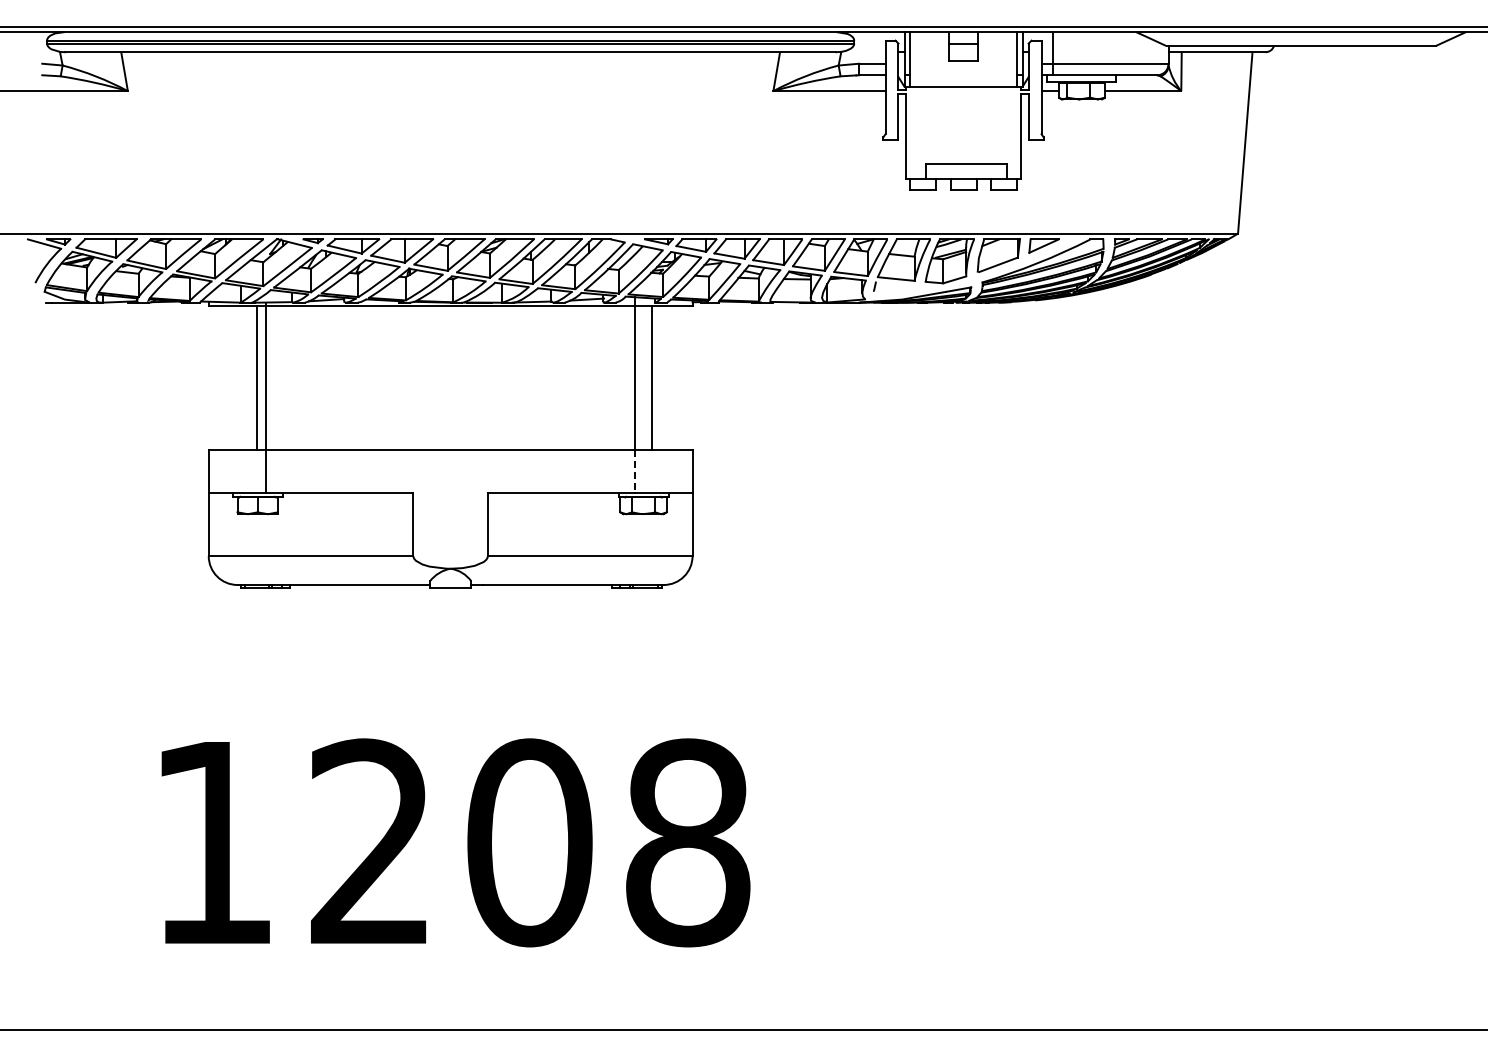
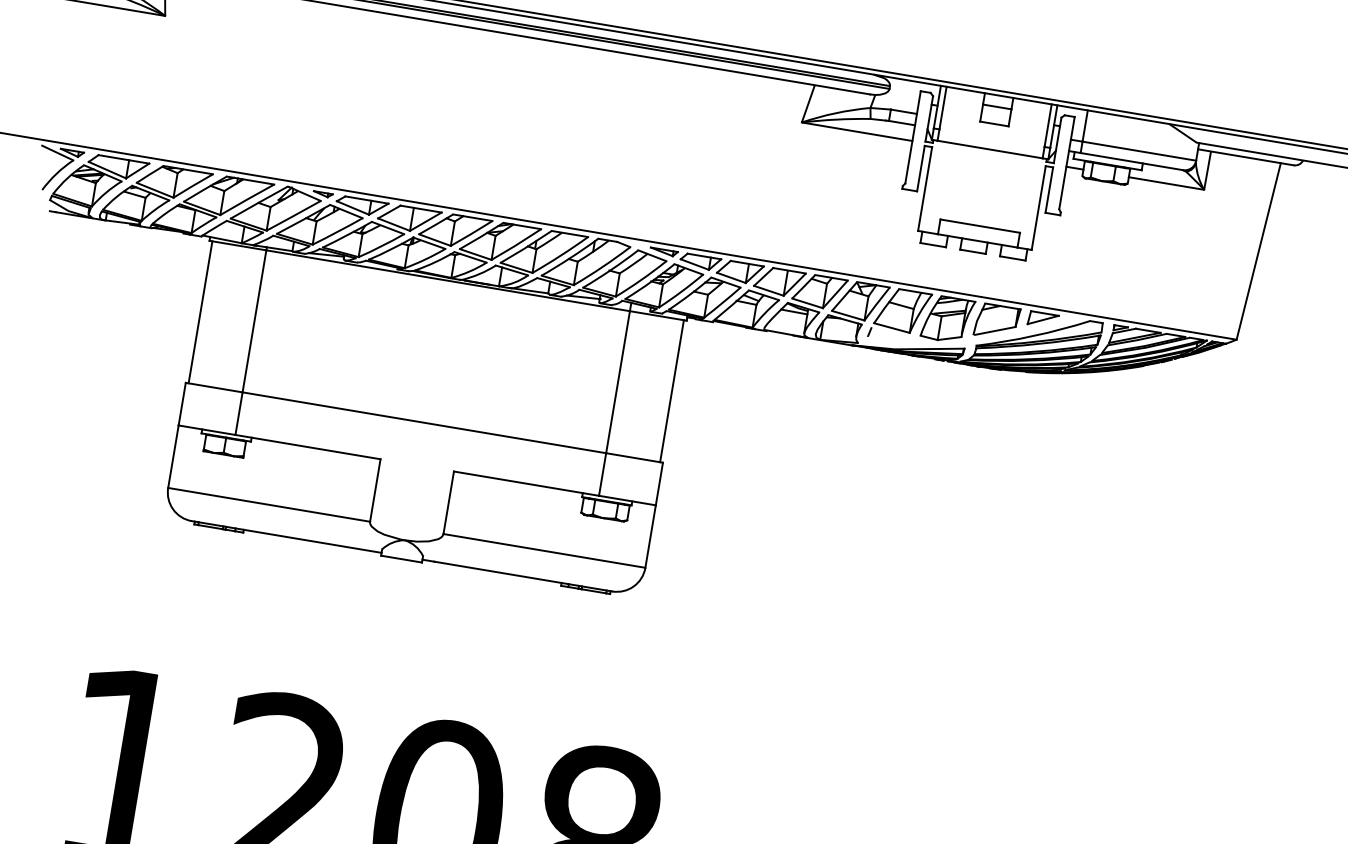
line: (256, 377) -> (200, 312), moved
line: (651, 377) -> (671, 391), moved
line: (634, 471) -> (602, 474), dashed -> solid

